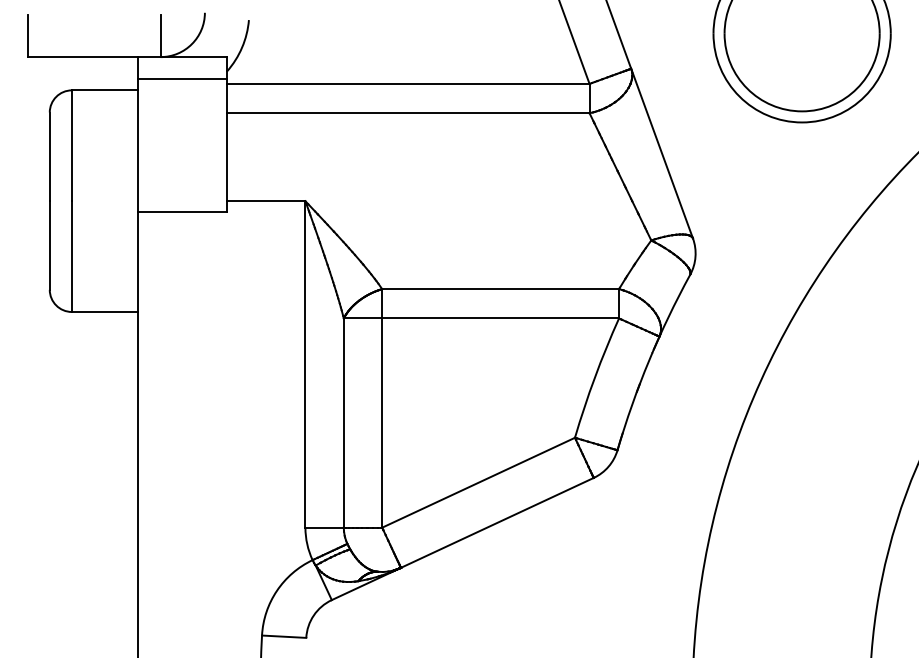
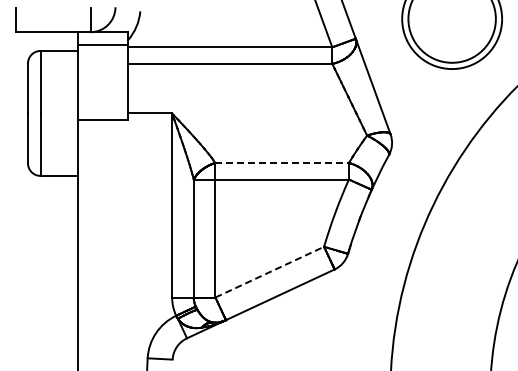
line: (501, 289) -> (282, 163), solid -> dashed
line: (478, 483) -> (269, 272), solid -> dashed

